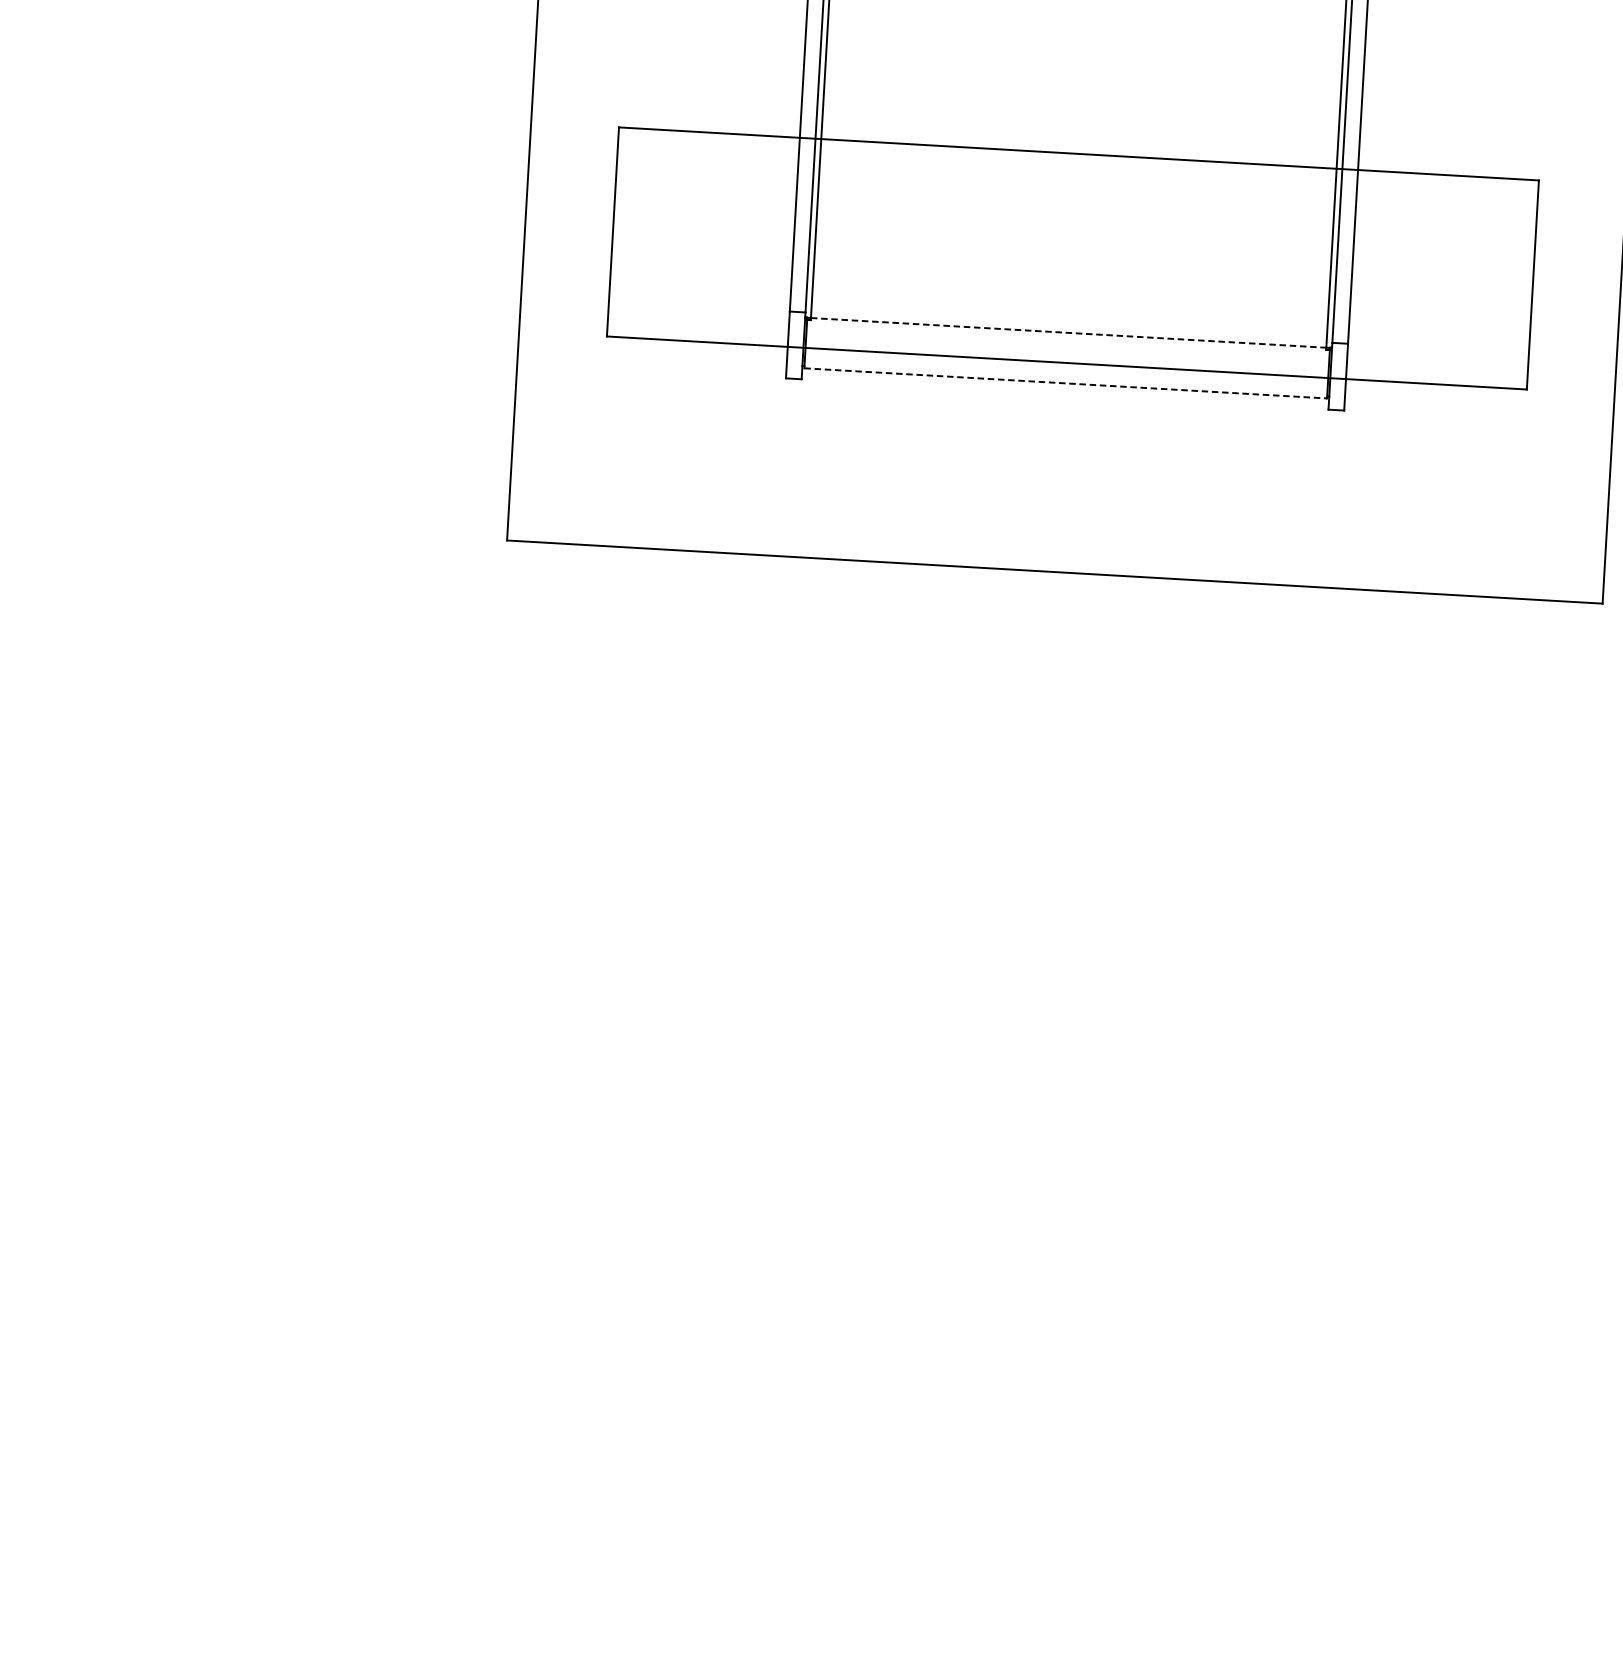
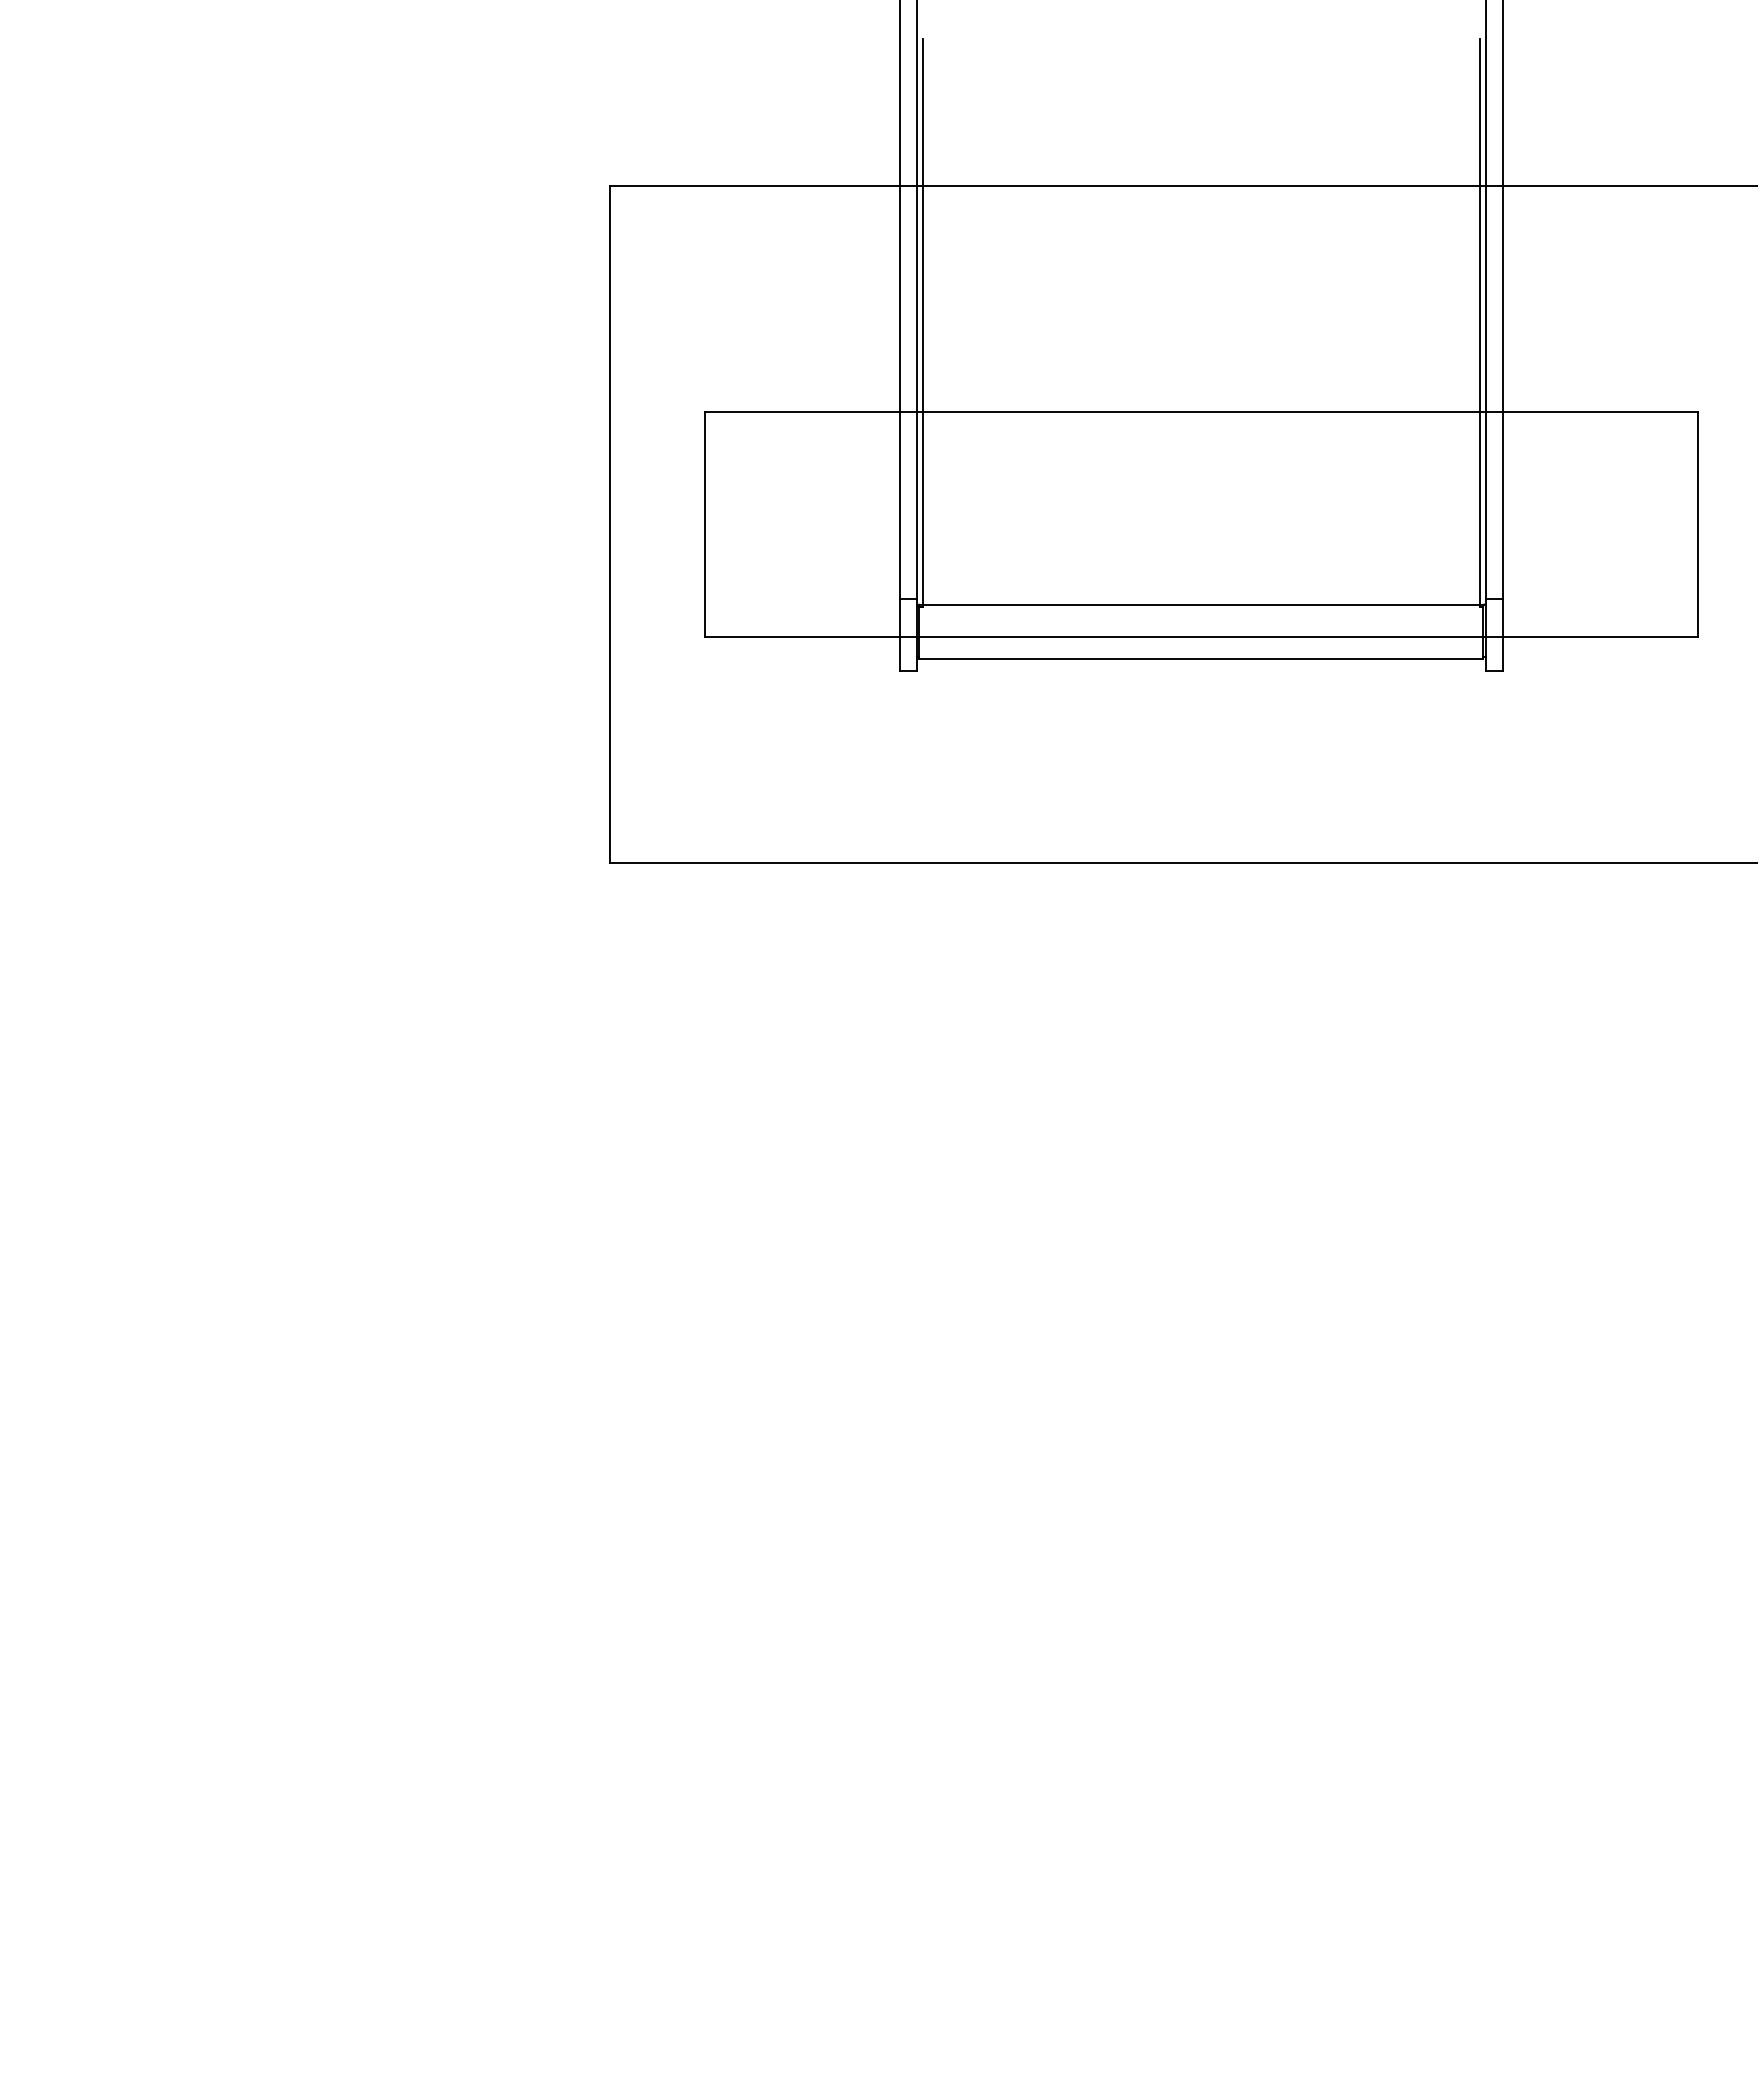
line: (1068, 332) -> (1201, 604), dashed -> solid
line: (1065, 383) -> (1201, 659), dashed -> solid

